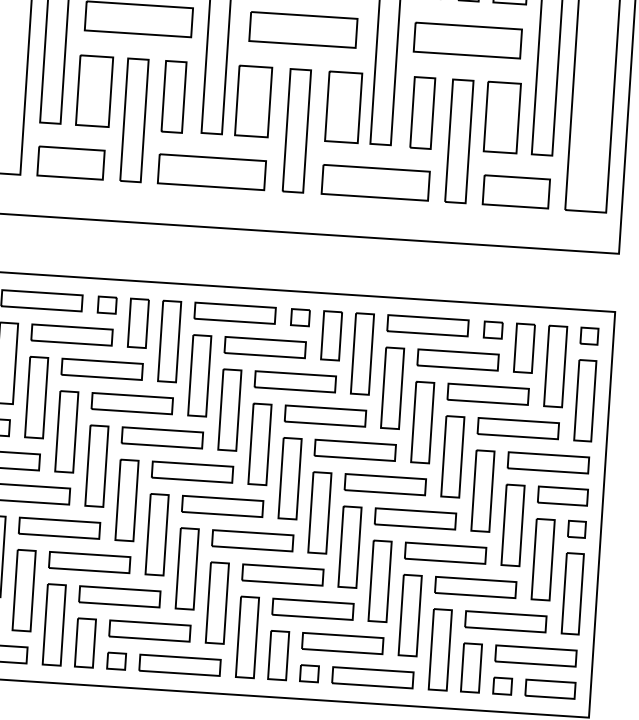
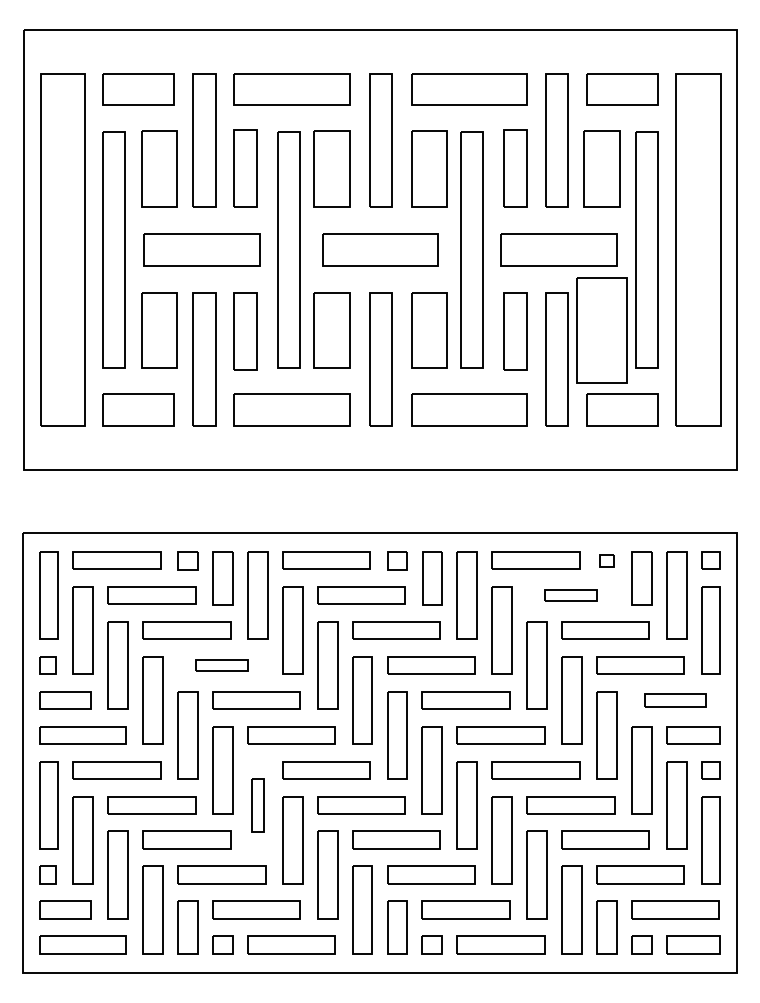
part: (502, 117) -> (601, 330), size x1.4
part: (493, 329) -> (606, 560), size x0.7
part: (457, 359) -> (570, 595), size x0.6
part: (131, 403) -> (221, 665), size x0.6
part: (548, 462) -> (675, 700), size x0.7
part: (156, 534) -> (257, 805), size x0.6

